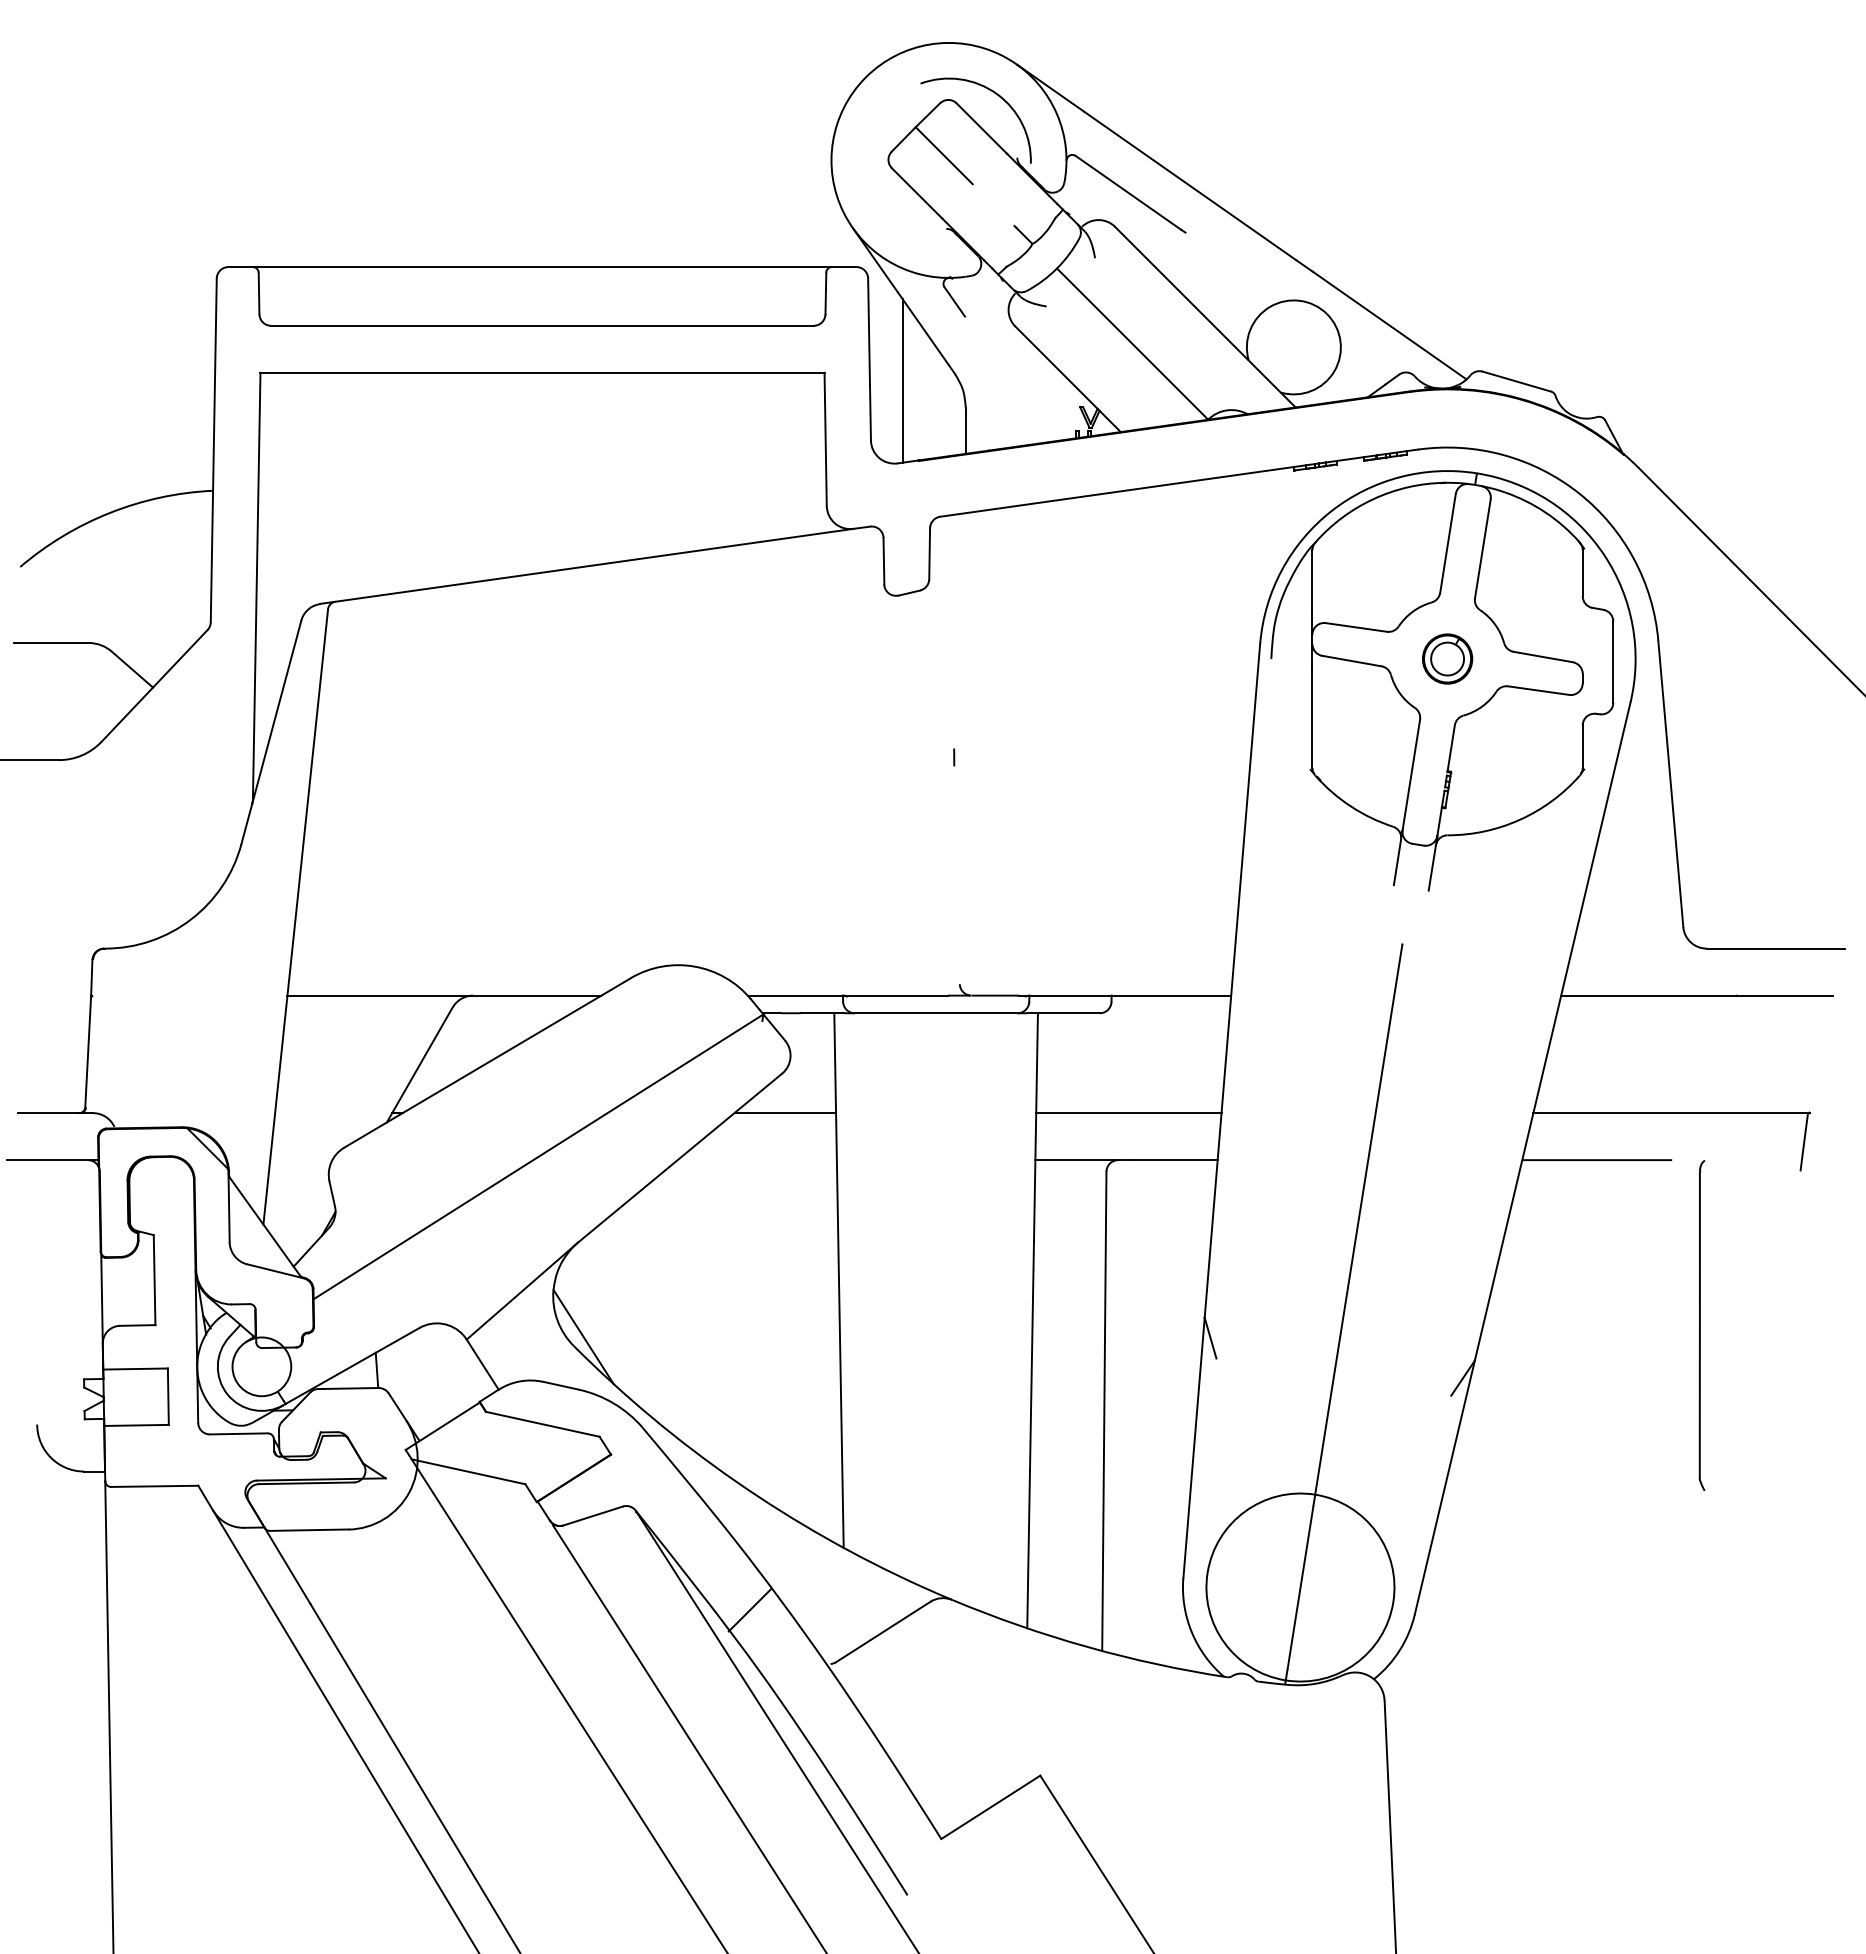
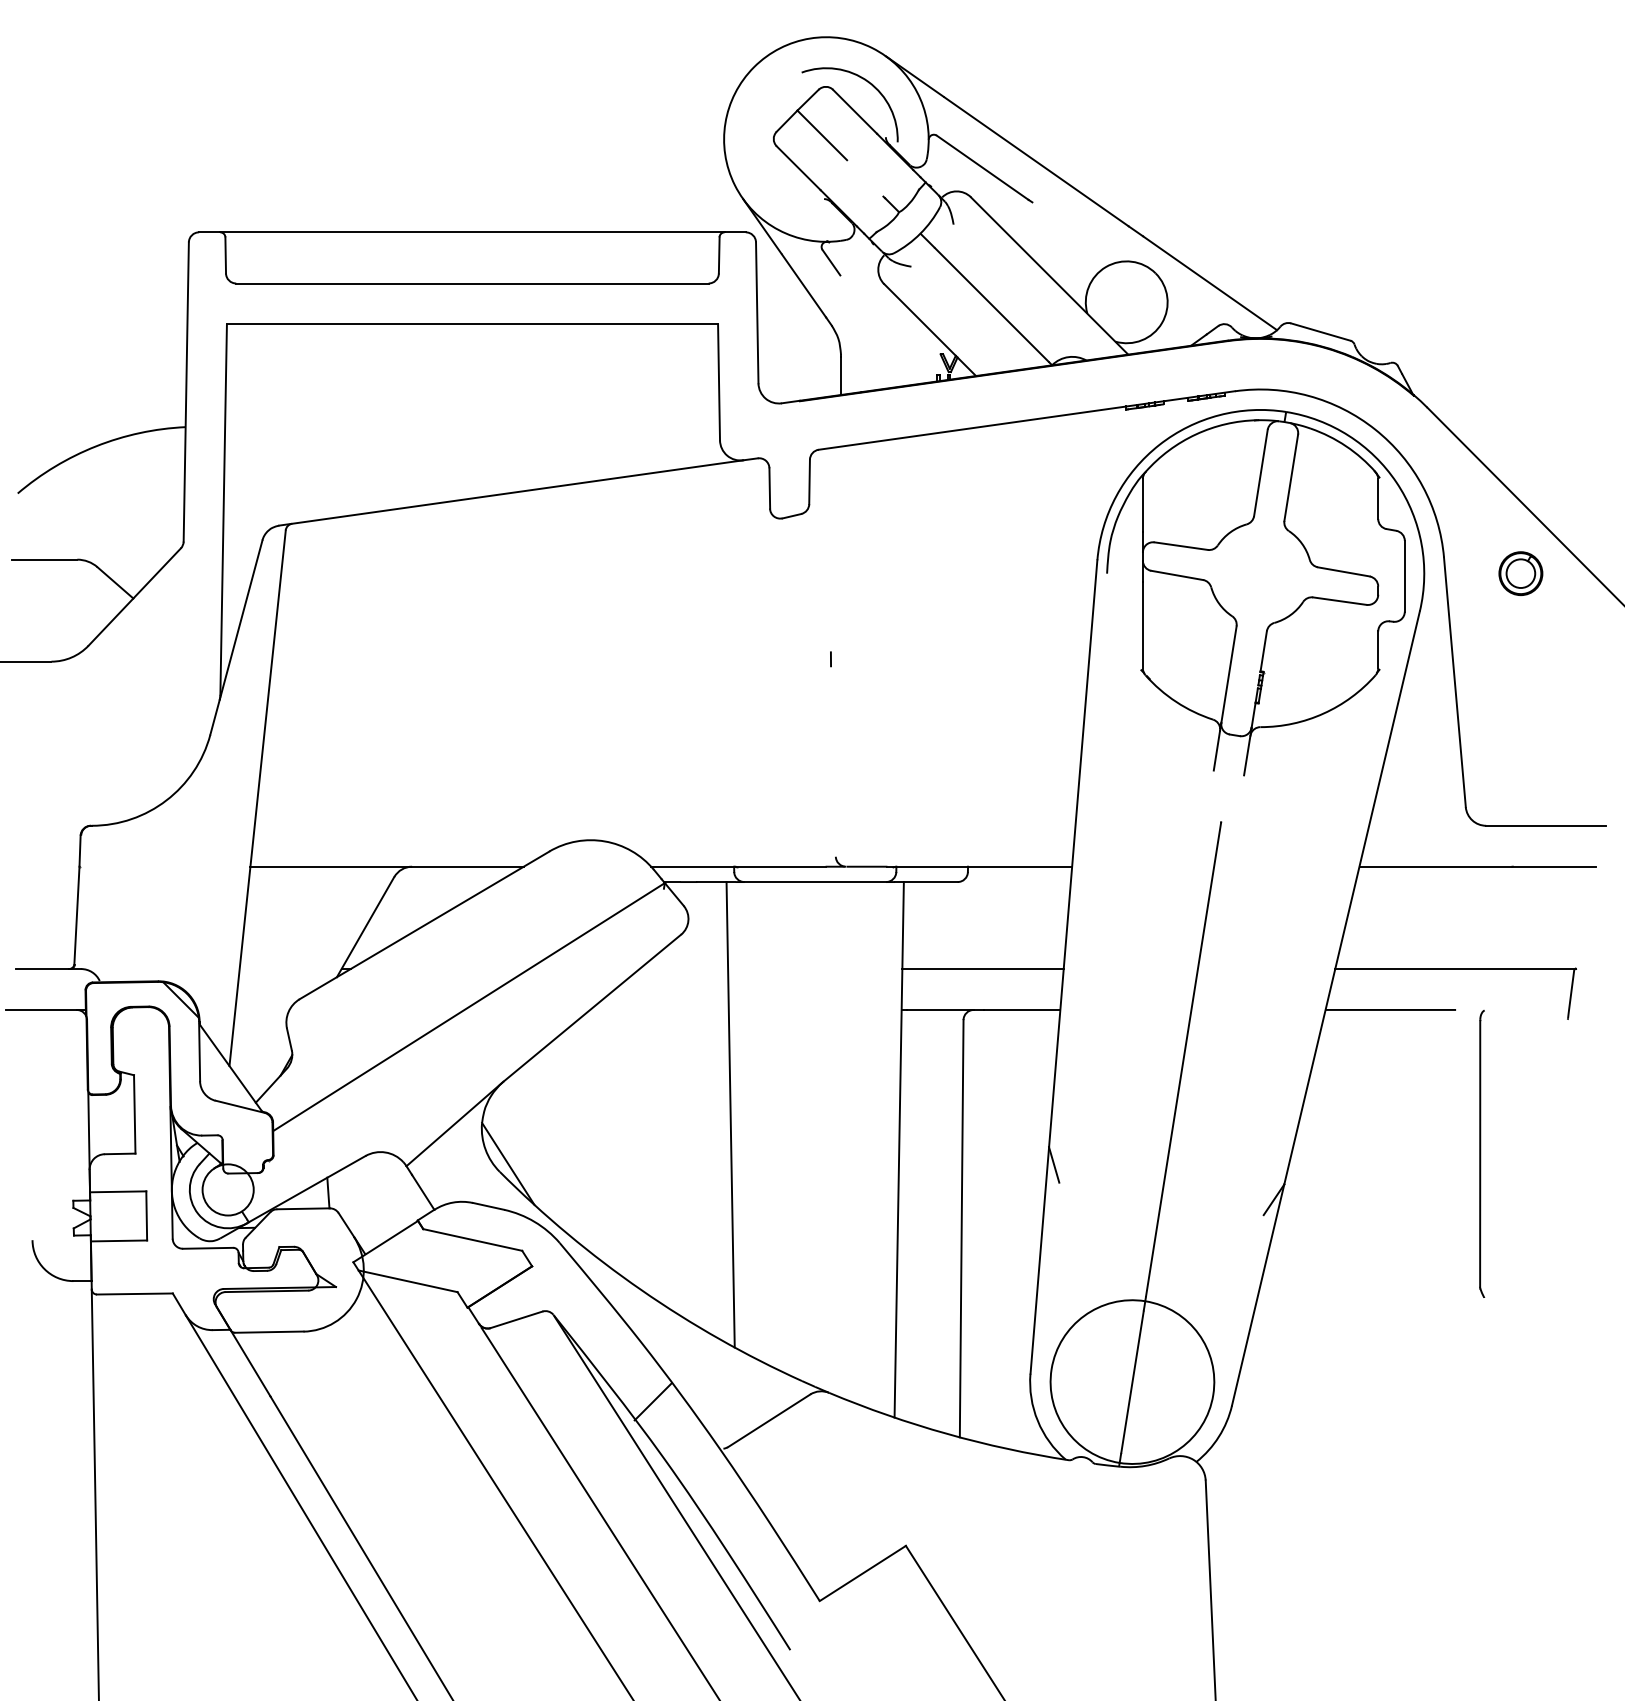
line: (902, 380) -> (785, 331), removed
part: (1447, 658) -> (1520, 573), moved
line: (785, 1113) -> (684, 969), removed

